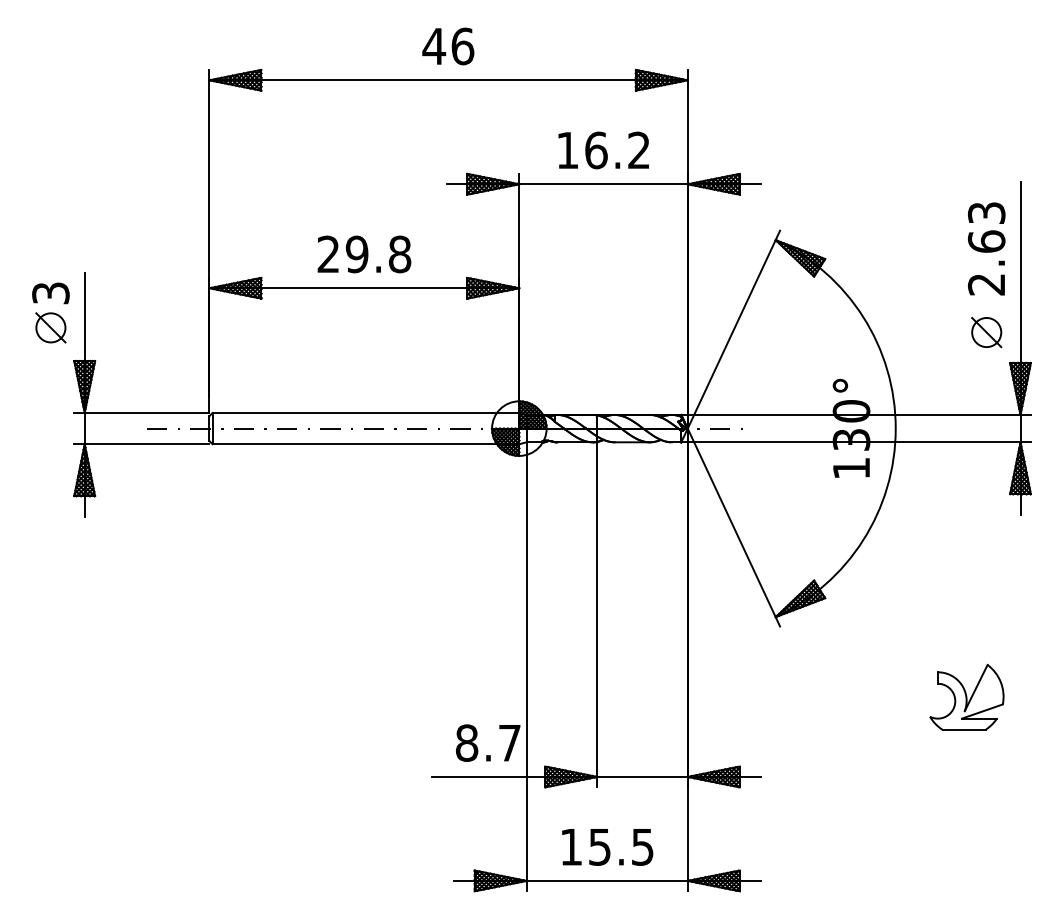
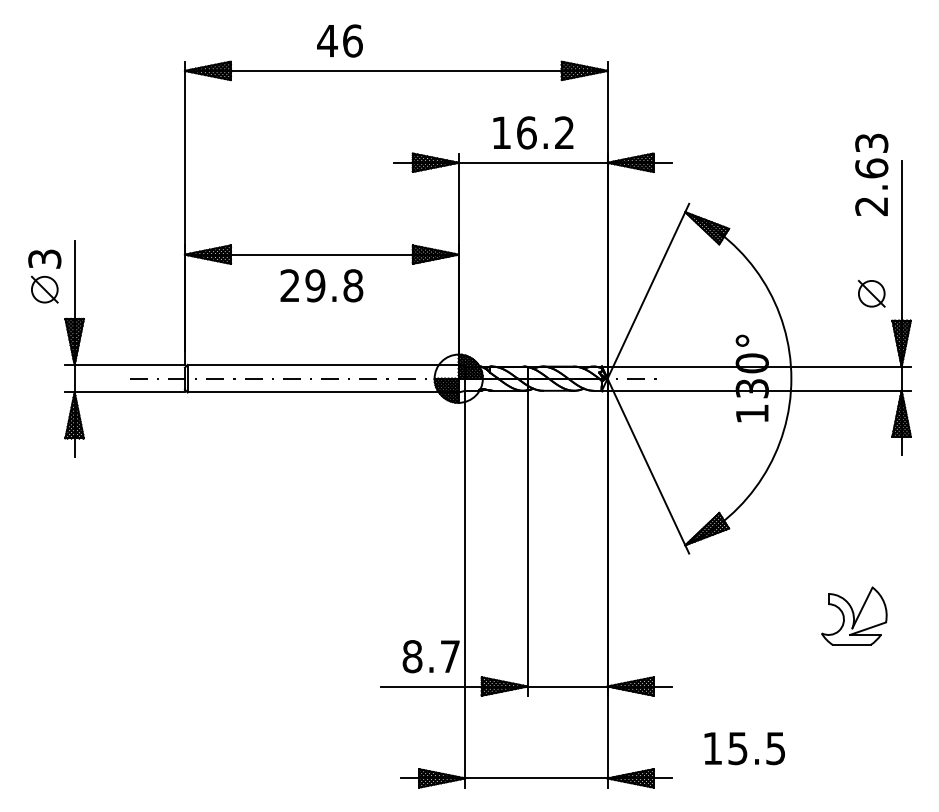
text: (447, 45) -> (339, 40), moved
text: (986, 248) -> (871, 174), moved
text: (364, 254) -> (321, 285), moved
text: (607, 847) -> (744, 748), moved

